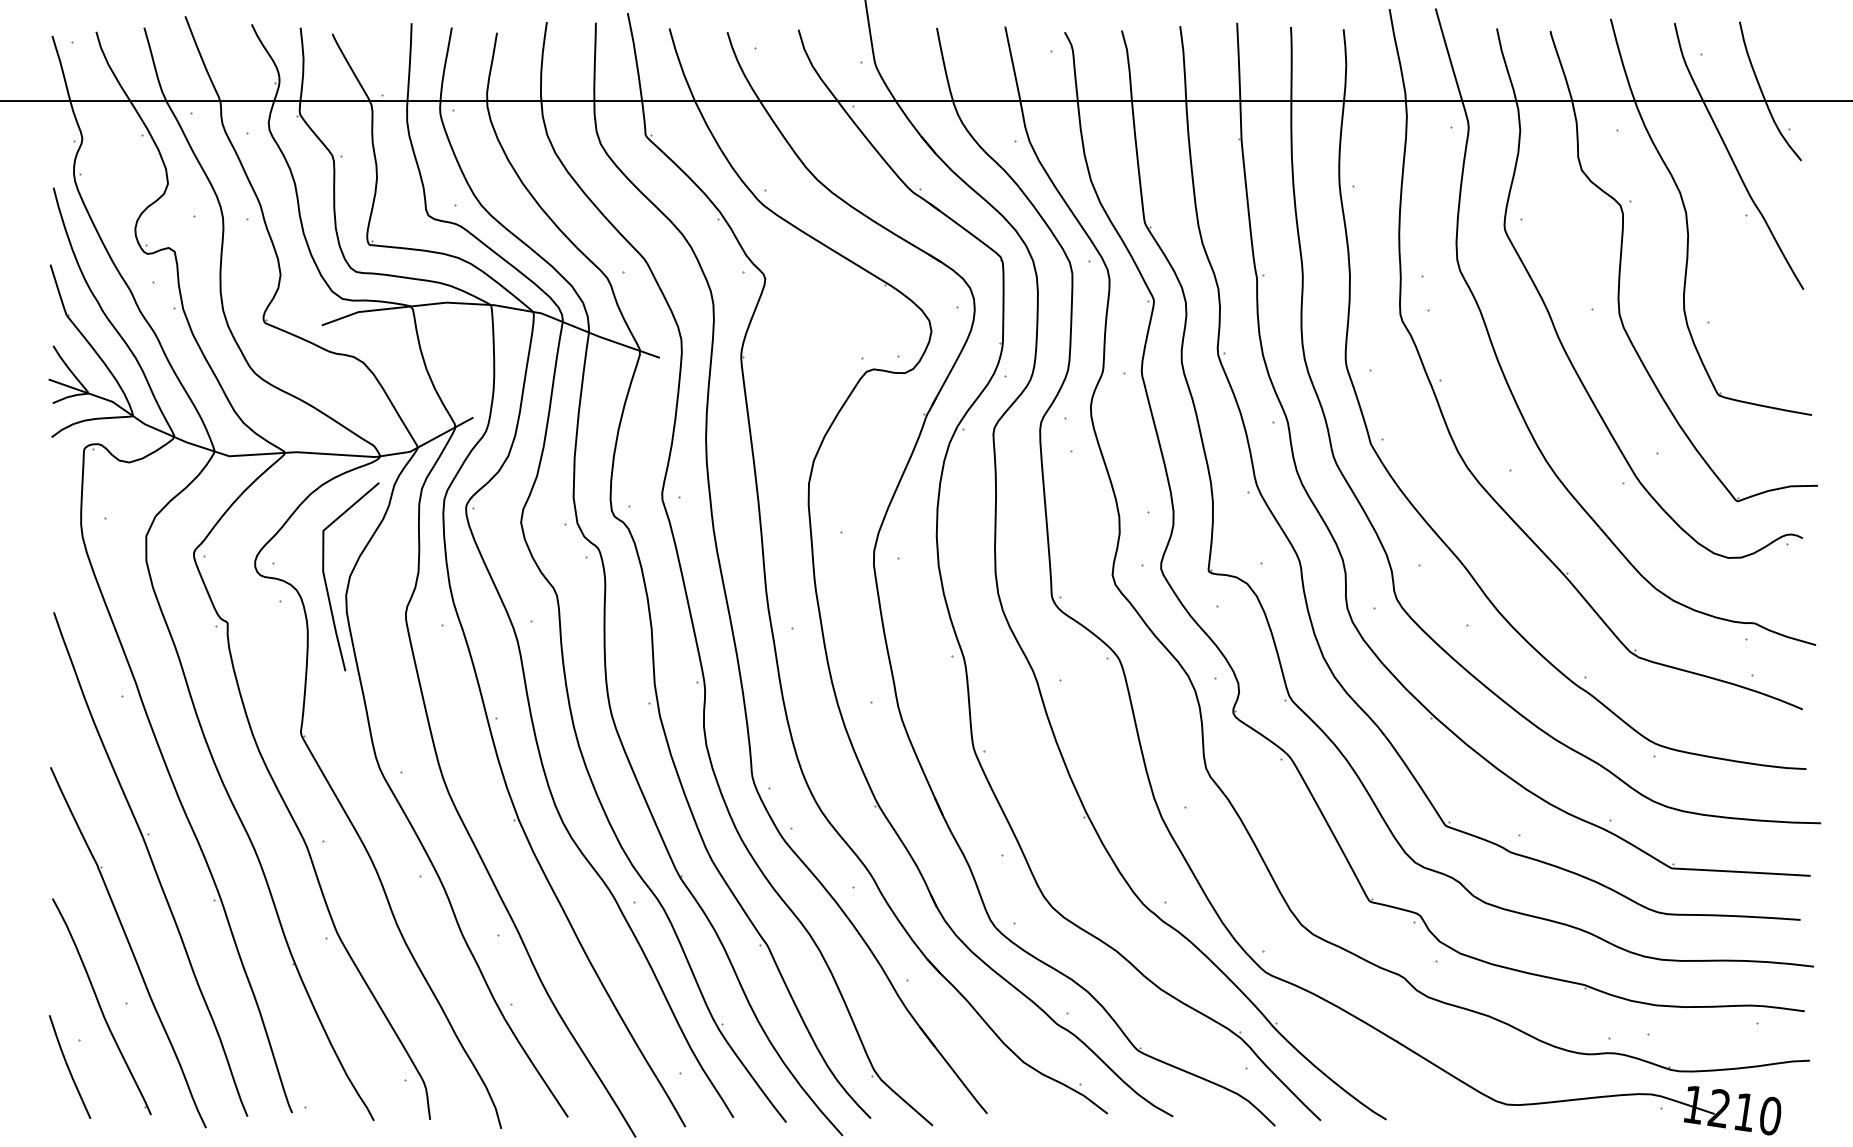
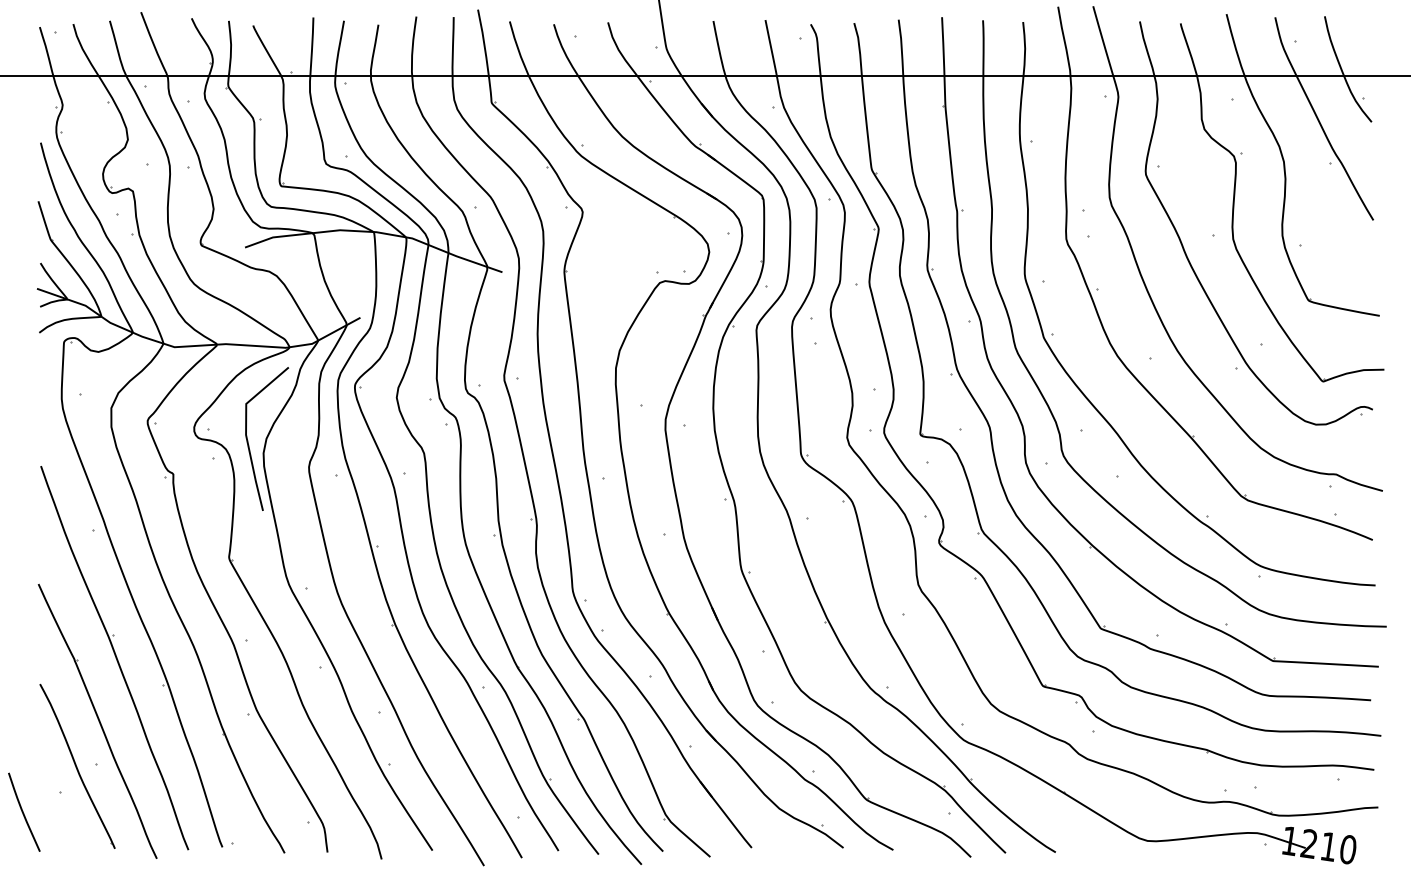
curve: (68, 1066) -> (23, 811), moved

